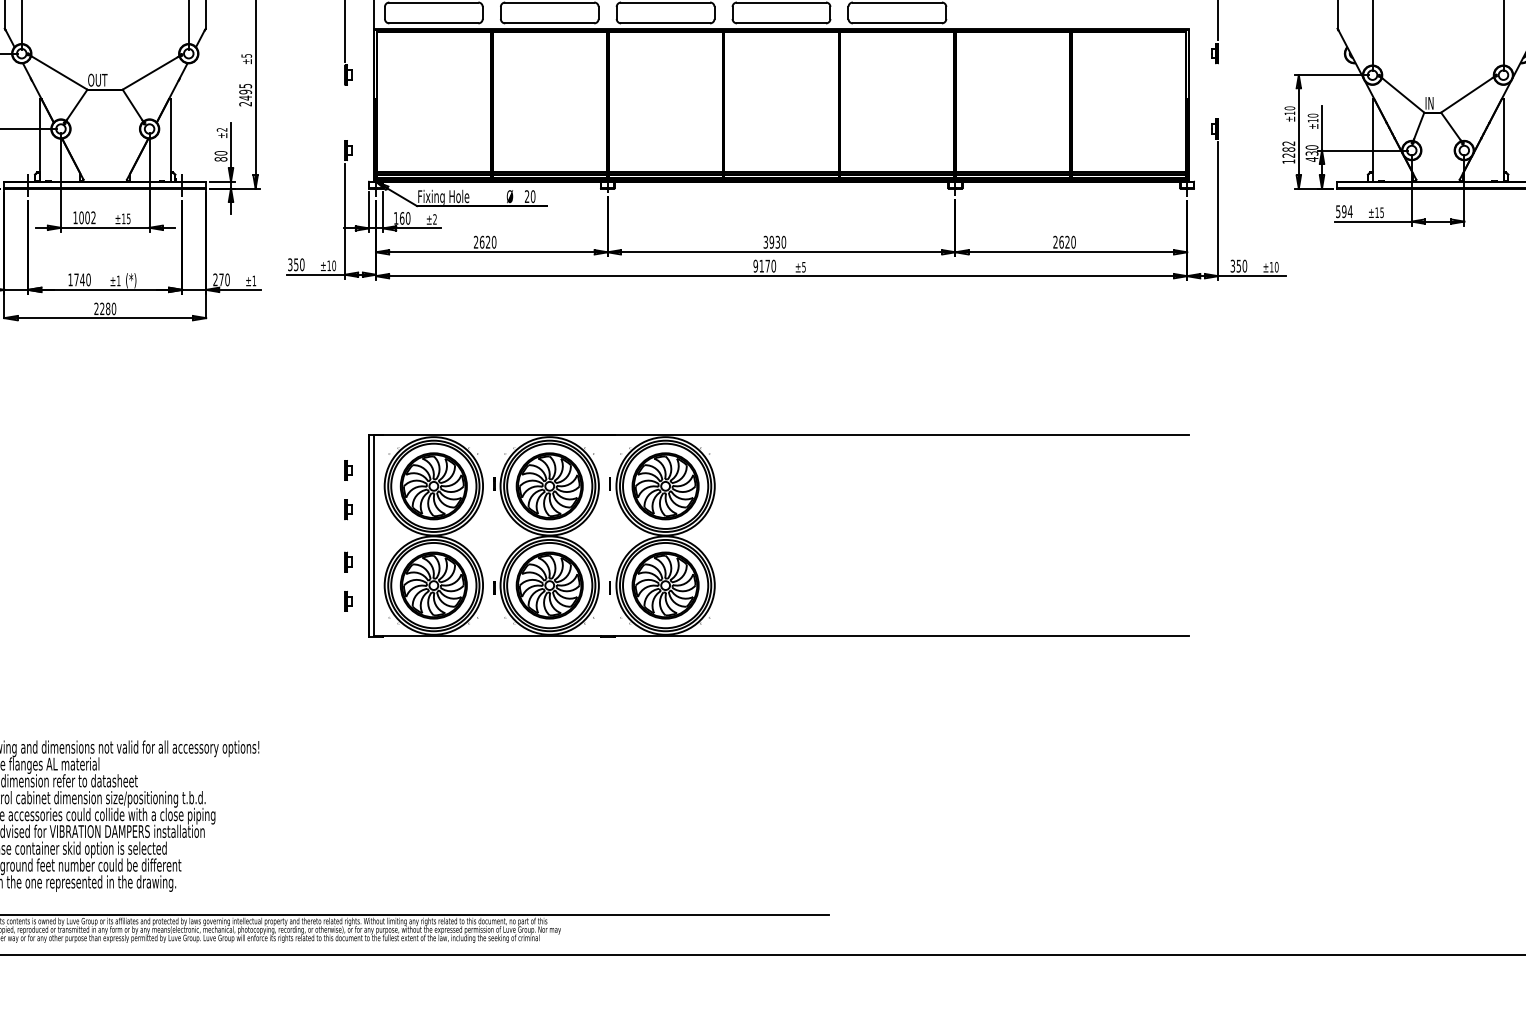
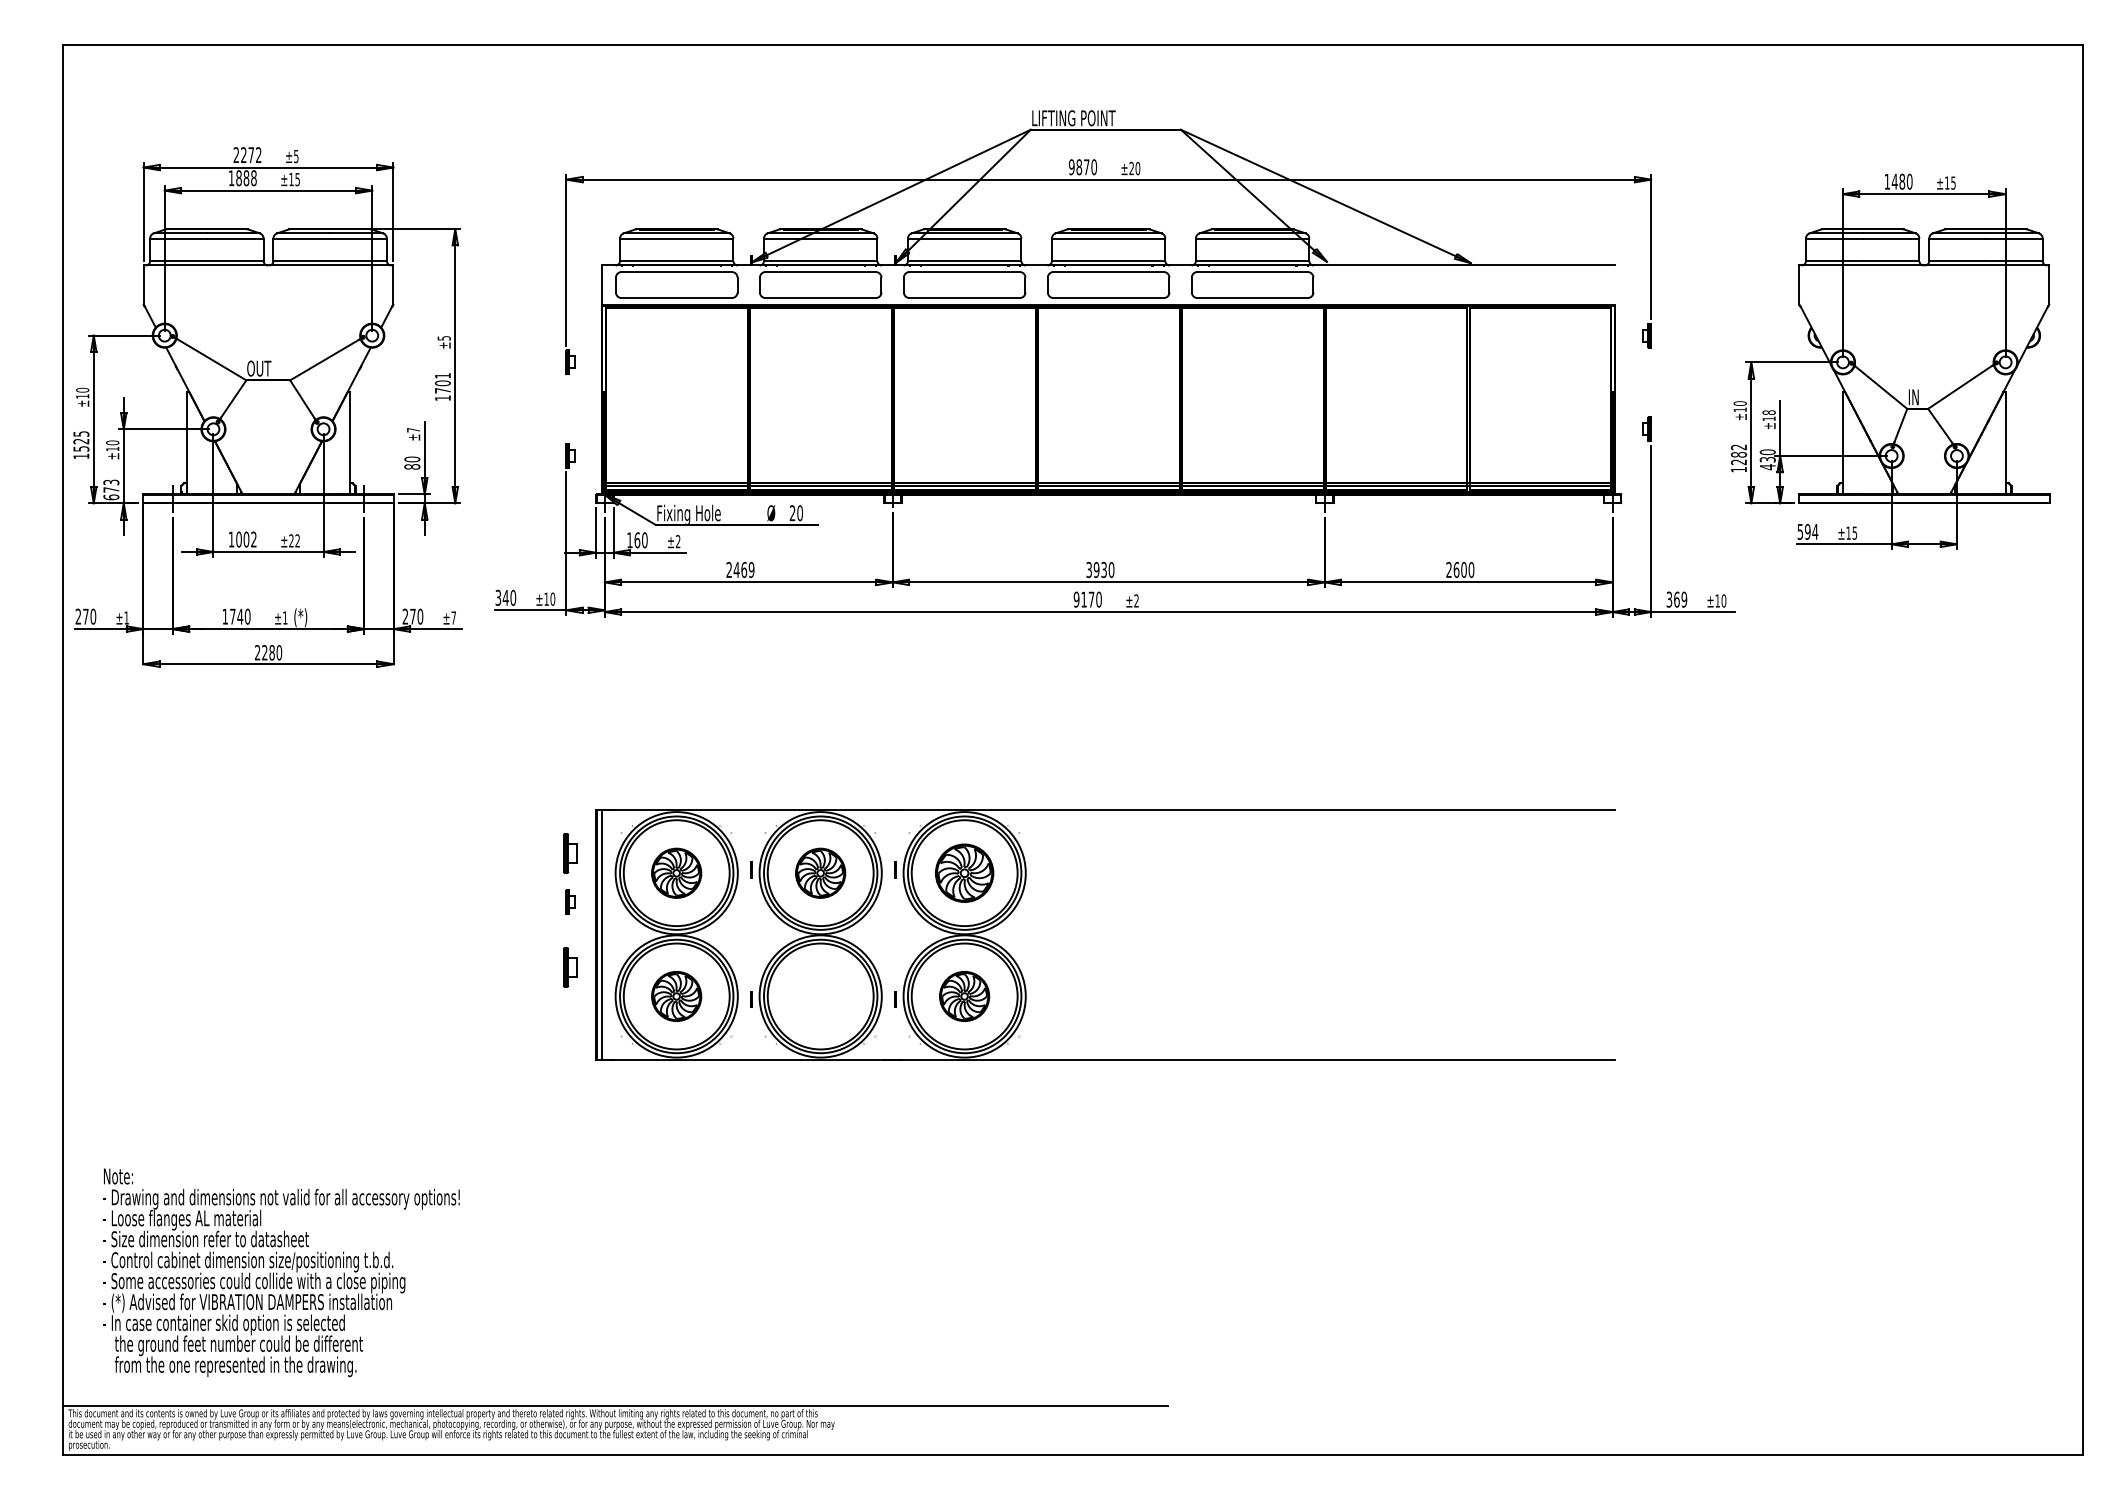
text: (245, 95) -> (442, 387), 2495 -> 1701
text: (1312, 115) -> (1768, 412), ±10 -> ±18
text: (221, 130) -> (413, 430), ±2 -> ±7
text: (126, 218) -> (294, 540), ±15 -> ±22
text: (487, 241) -> (743, 569), 2620 -> 2469
text: (1067, 241) -> (1463, 569), 2620 -> 2600
text: (296, 264) -> (505, 597), 350 -> 340
text: (803, 266) -> (1136, 600), ±5 -> ±2
text: (1241, 266) -> (1680, 599), 350 -> 369
text: (254, 280) -> (453, 617), ±1 -> ±7
part: (348, 470) -> (570, 853), size x1.6
part: (433, 486) -> (676, 873), size x0.6
part: (549, 486) -> (820, 873), size x0.6
part: (665, 486) -> (964, 873), size x0.7
part: (348, 562) -> (570, 967), size x1.6
part: (433, 585) -> (676, 996), size x0.6
part: (549, 585) -> (820, 996), removed
part: (665, 585) -> (964, 996), size x0.6
part: (348, 600) -> (570, 1015), removed

